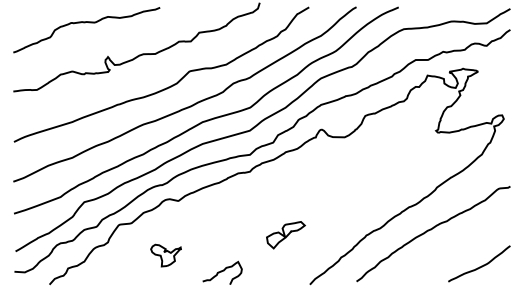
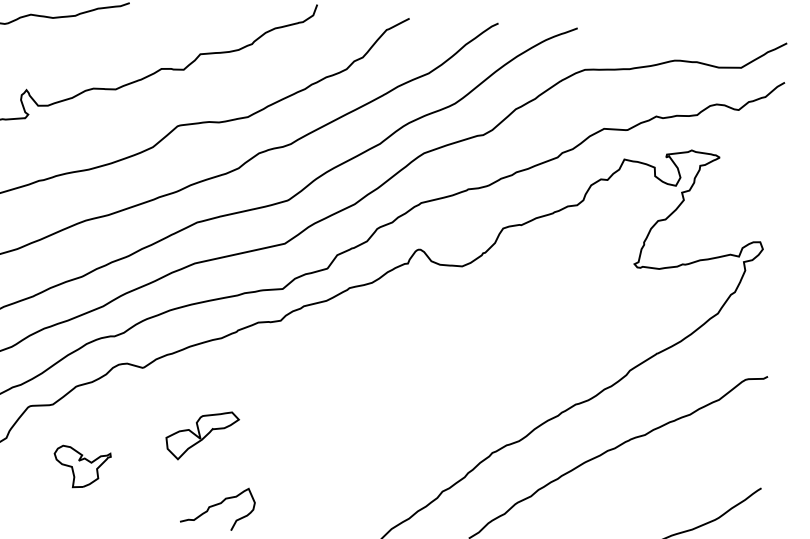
part: (285, 235) -> (201, 436), moved
part: (165, 255) -> (81, 467), moved

